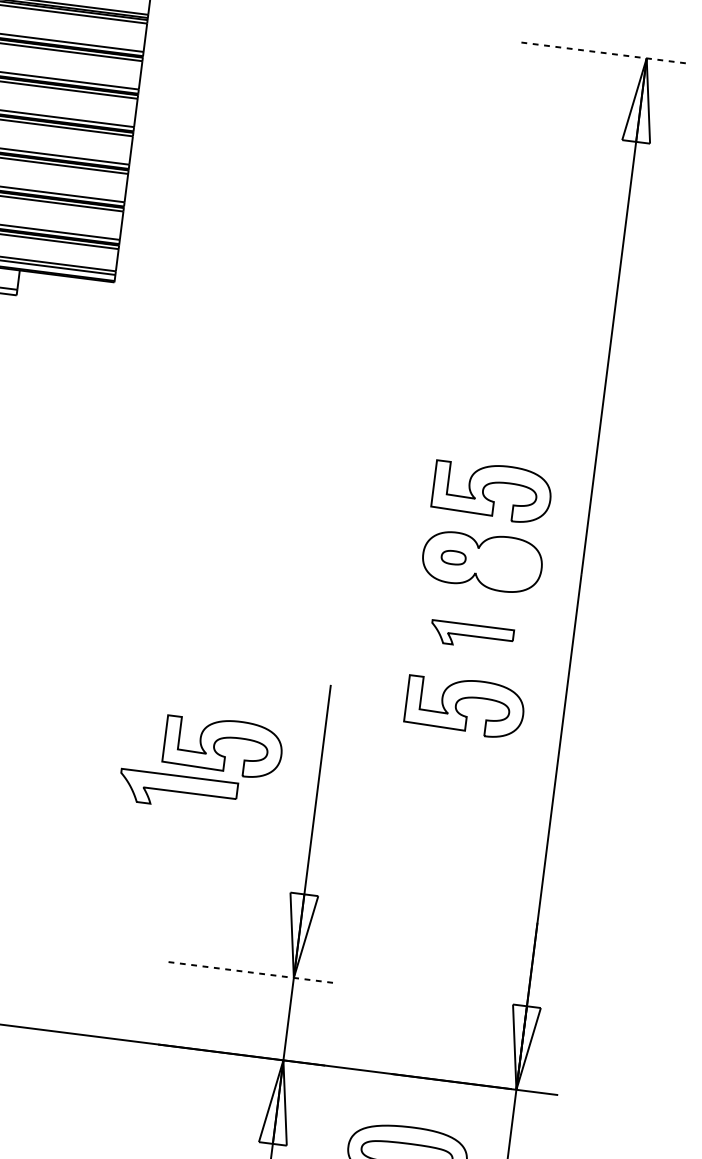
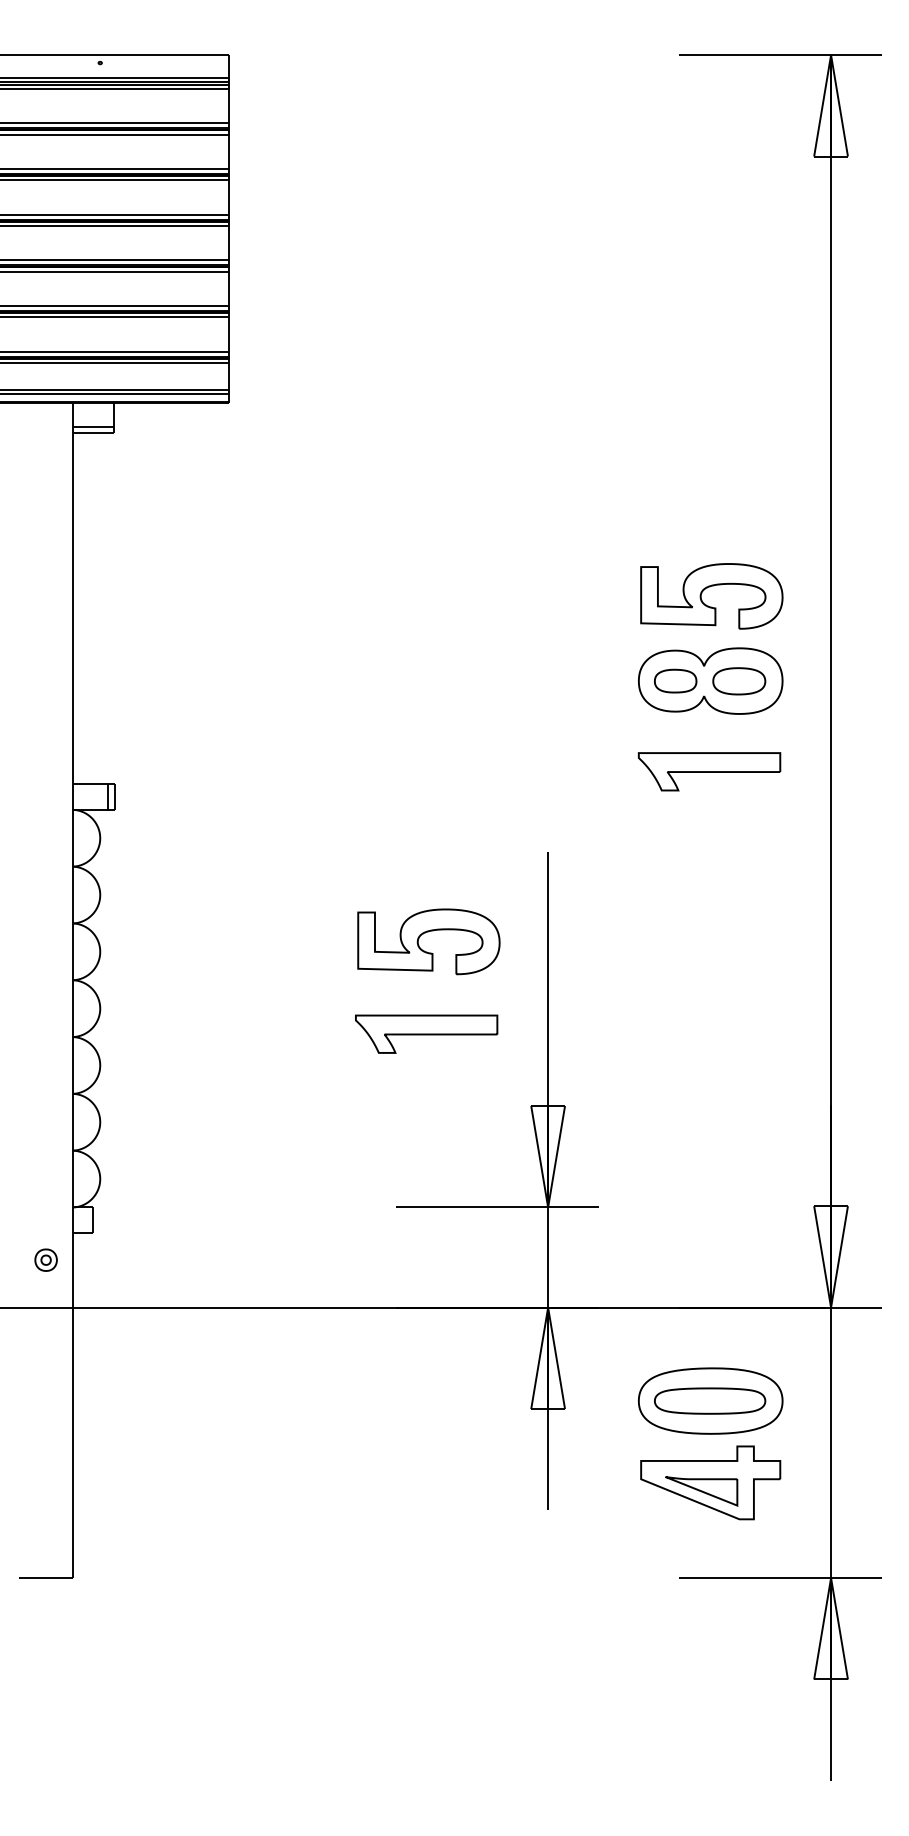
line: (605, 53) -> (780, 55), dashed -> solid
part: (453, 557) -> (675, 680), size x1.43
part: (506, 564) -> (739, 681), added
part: (472, 635) -> (709, 771), size x1.43
part: (462, 699) -> (707, 849), removed
part: (178, 790) -> (426, 1033), moved
line: (252, 972) -> (497, 1207), dashed -> solid

